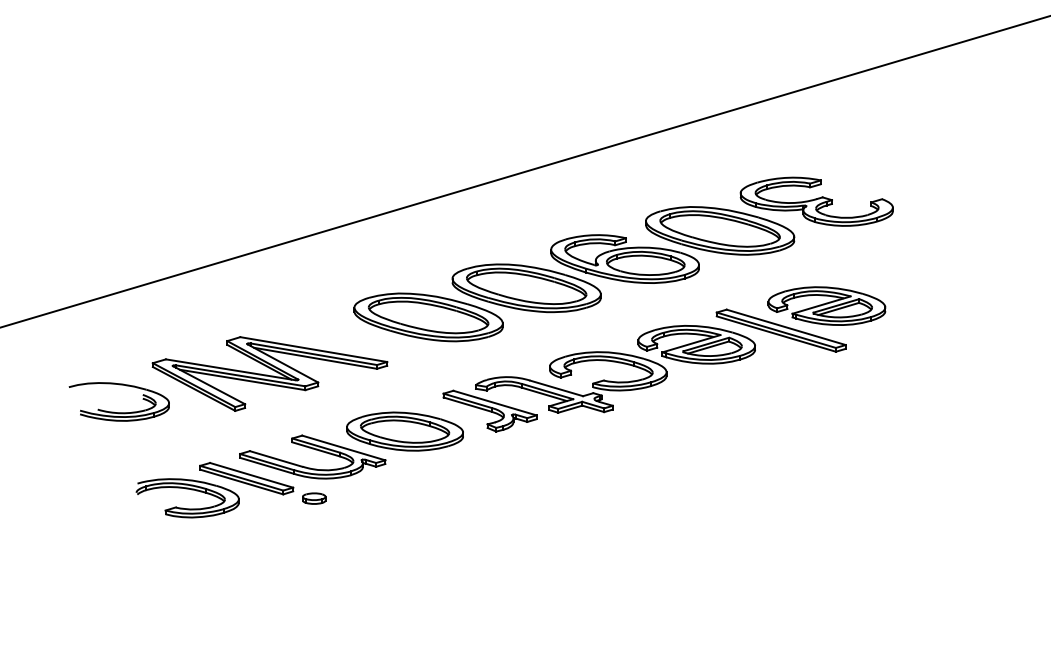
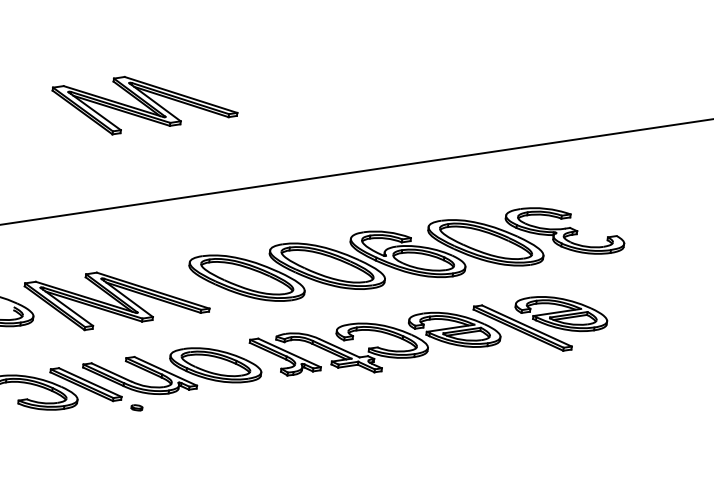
part: (269, 124) -> (143, 108), added
part: (314, 498) -> (137, 407), size x0.6

